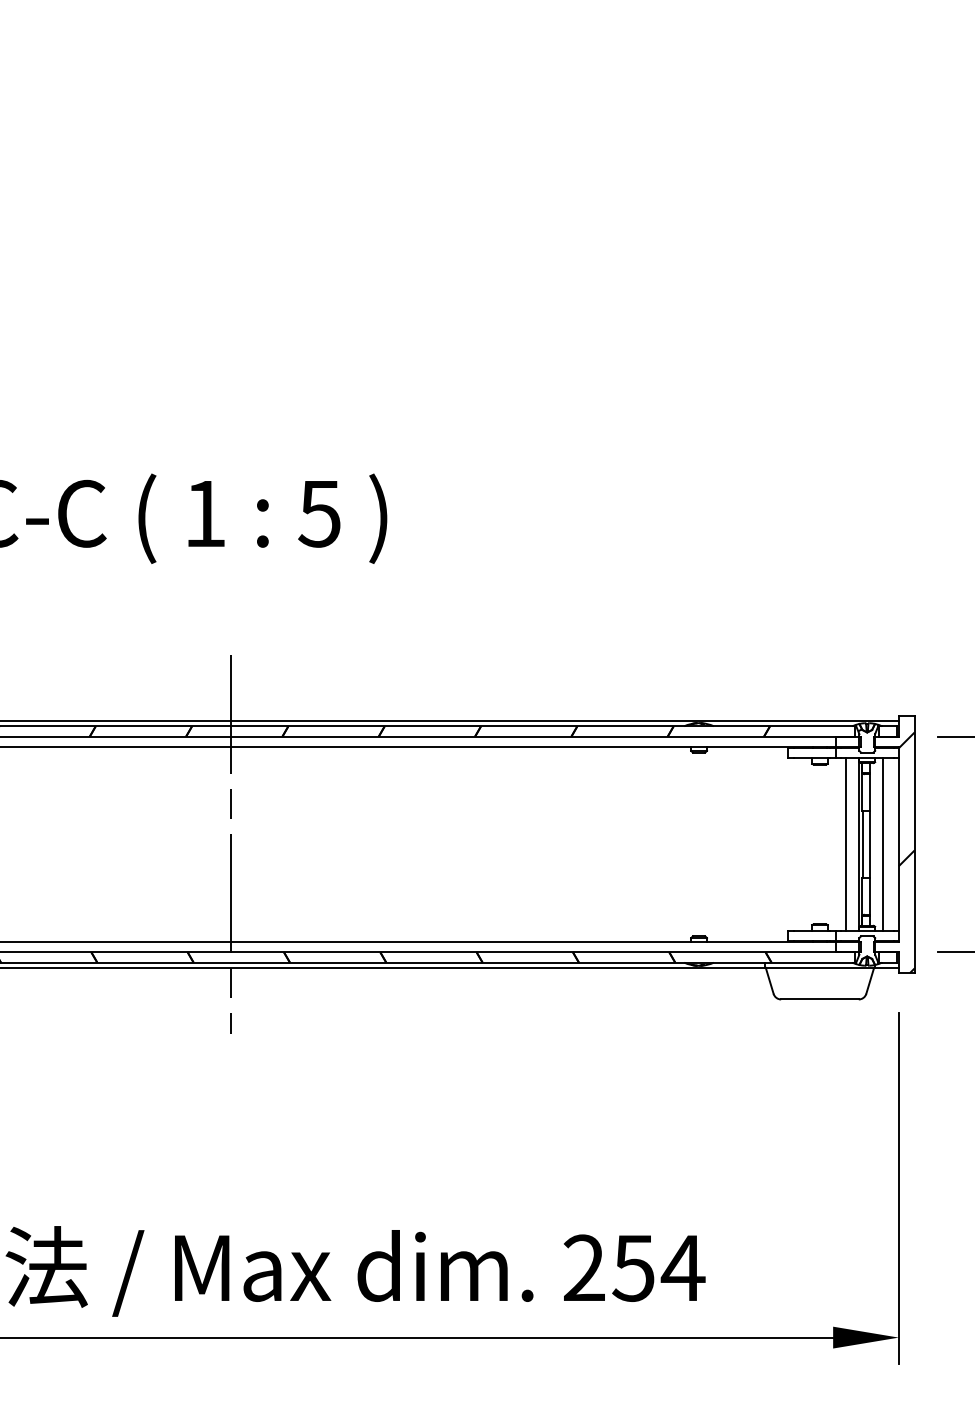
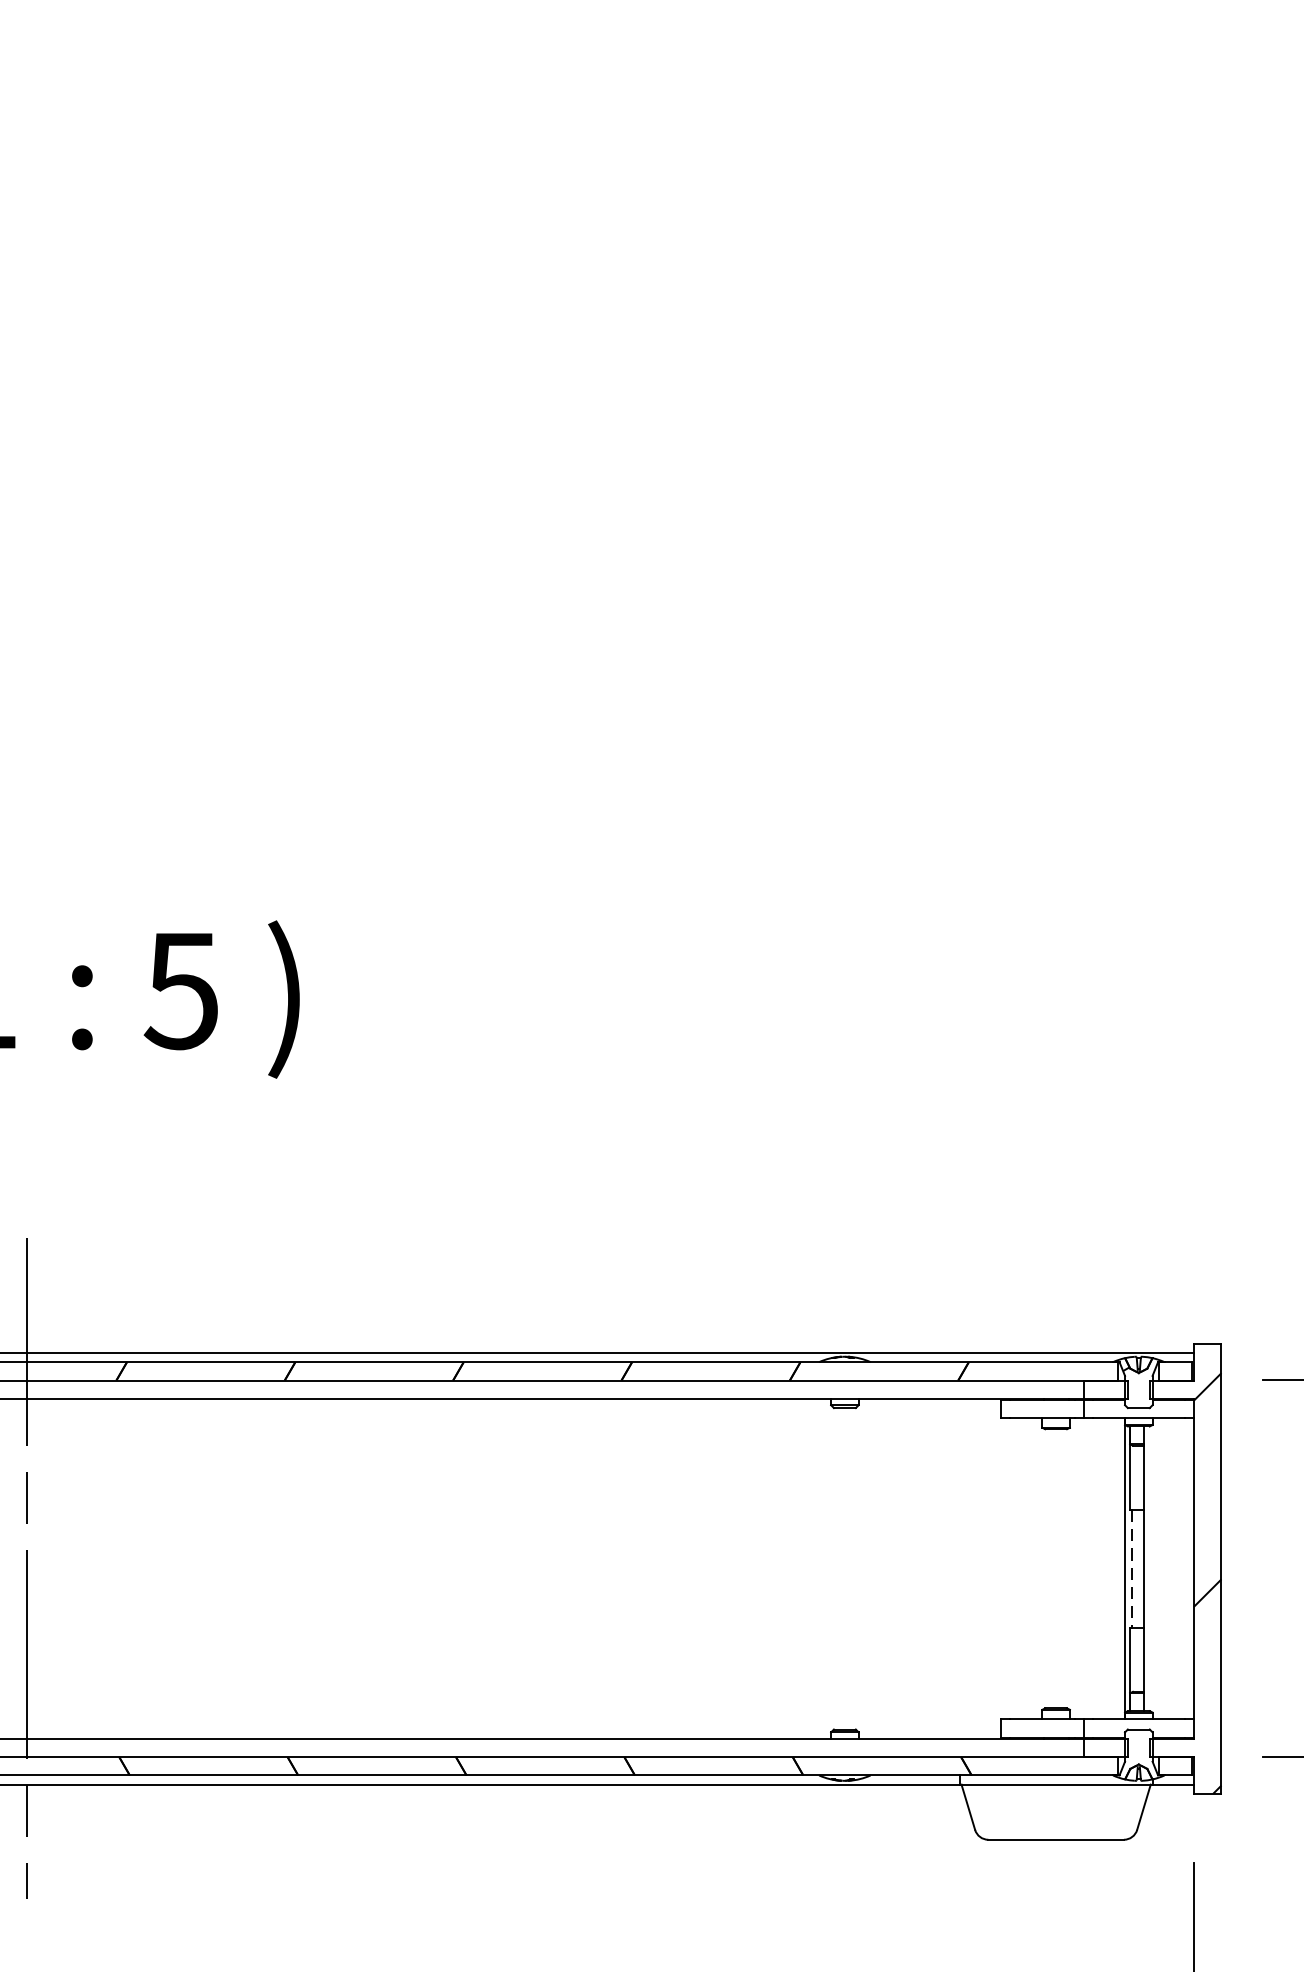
line: (846, 844) -> (1102, 1568), removed
line: (863, 844) -> (1132, 1568), solid -> dashed
line: (883, 844) -> (1167, 1568), removed

